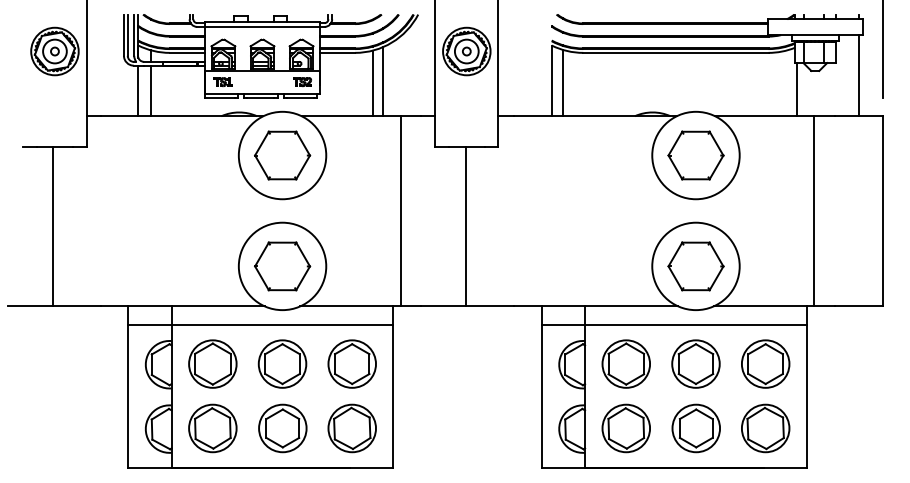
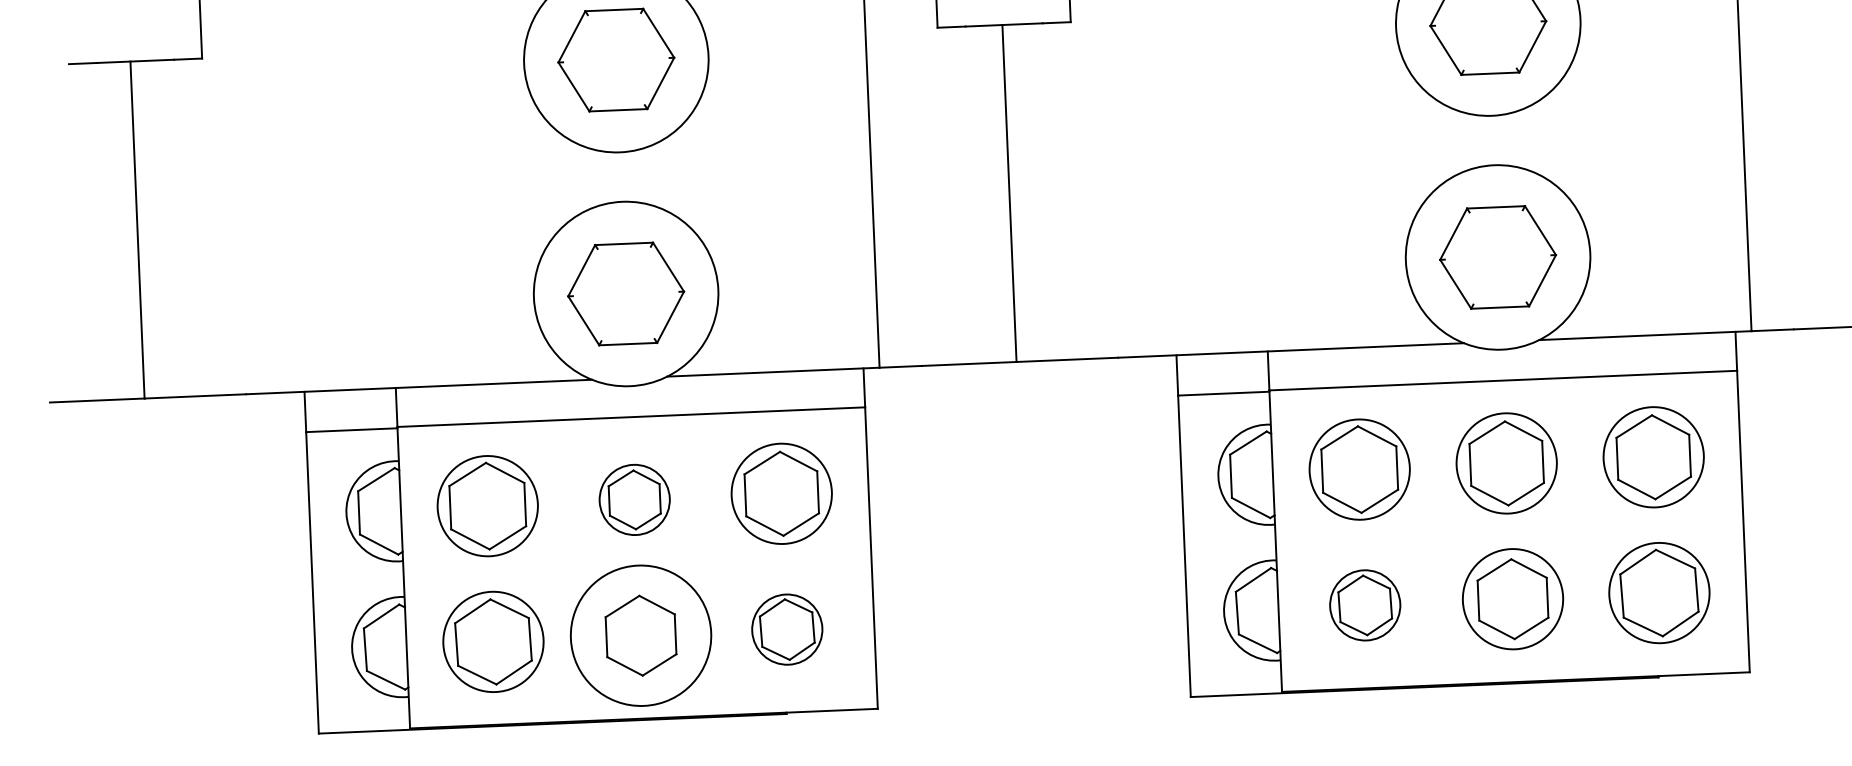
part: (282, 363) -> (634, 498), size x0.7
circle: (282, 428) -> (640, 635), size x1.4
part: (351, 428) -> (785, 629), size x0.7
part: (625, 428) -> (1363, 605), size x0.7

